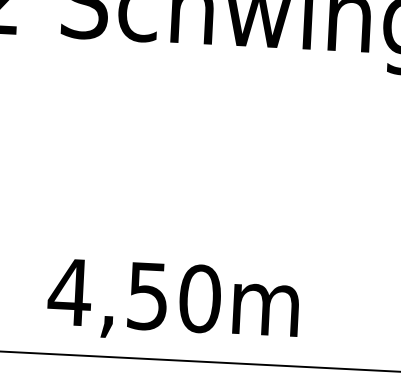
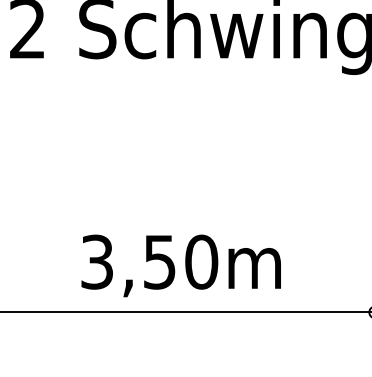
text: (69, 291) -> (96, 261), 4,50m -> 3,50m

